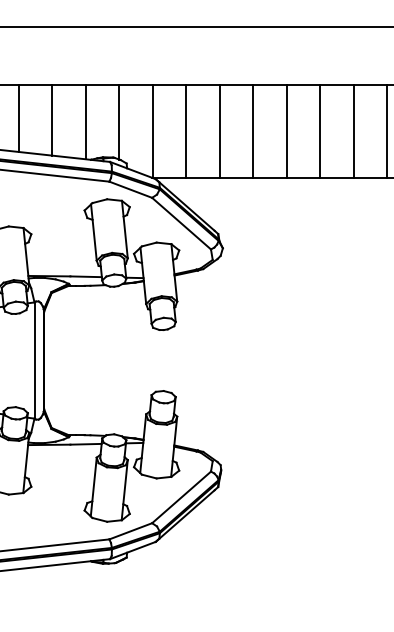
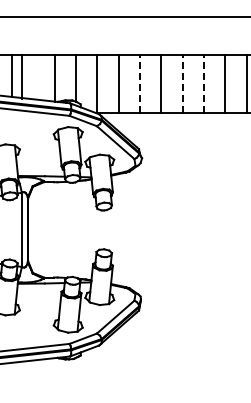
line: (52, 119) -> (22, 76), moved
line: (218, 130) -> (139, 83), solid -> dashed
line: (286, 130) -> (182, 83), solid -> dashed
line: (319, 130) -> (203, 83), solid -> dashed

